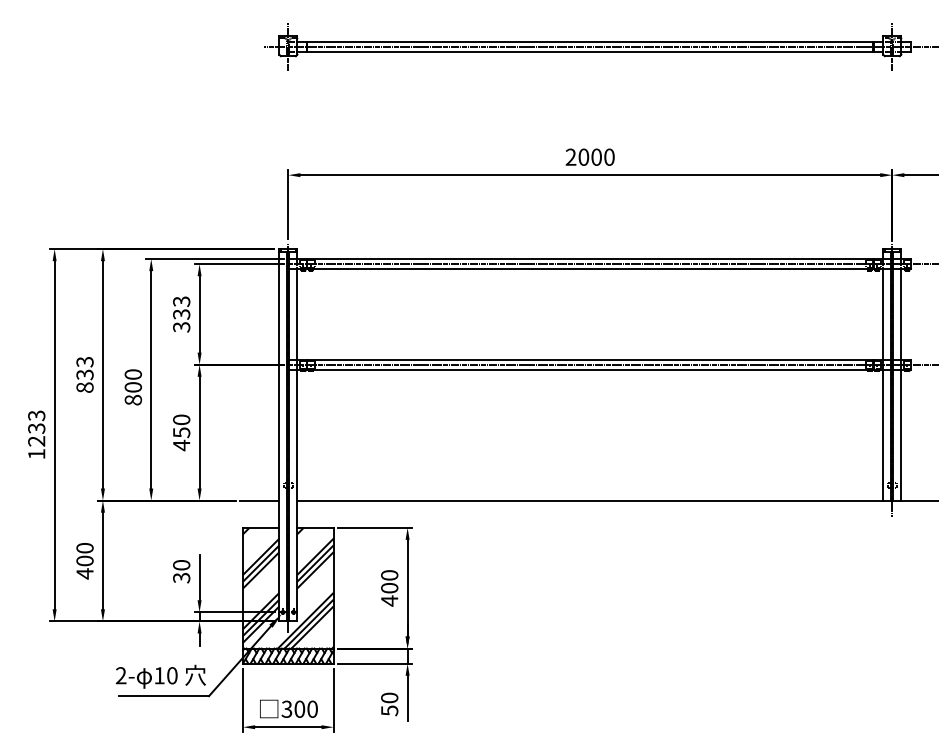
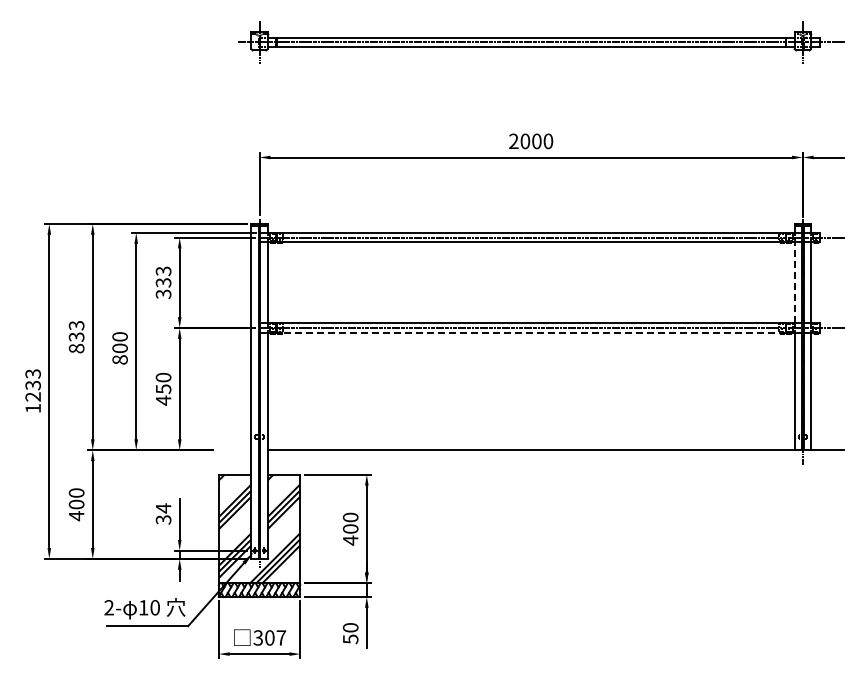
line: (883, 314) -> (794, 282), solid -> dashed
line: (590, 369) -> (531, 332), solid -> dashed
line: (259, 500) -> (233, 450), removed
text: (181, 565) -> (163, 508), 30 -> 34
text: (312, 708) -> (281, 637), 300 -> 307

